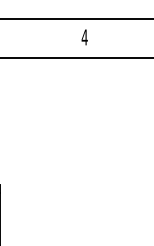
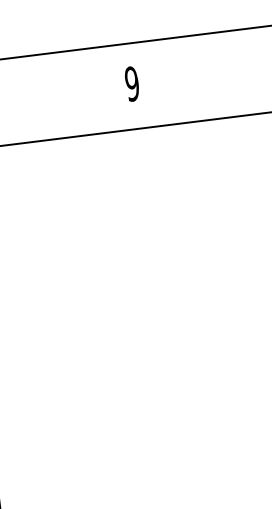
text: (84, 37) -> (131, 84), 4 -> 9

